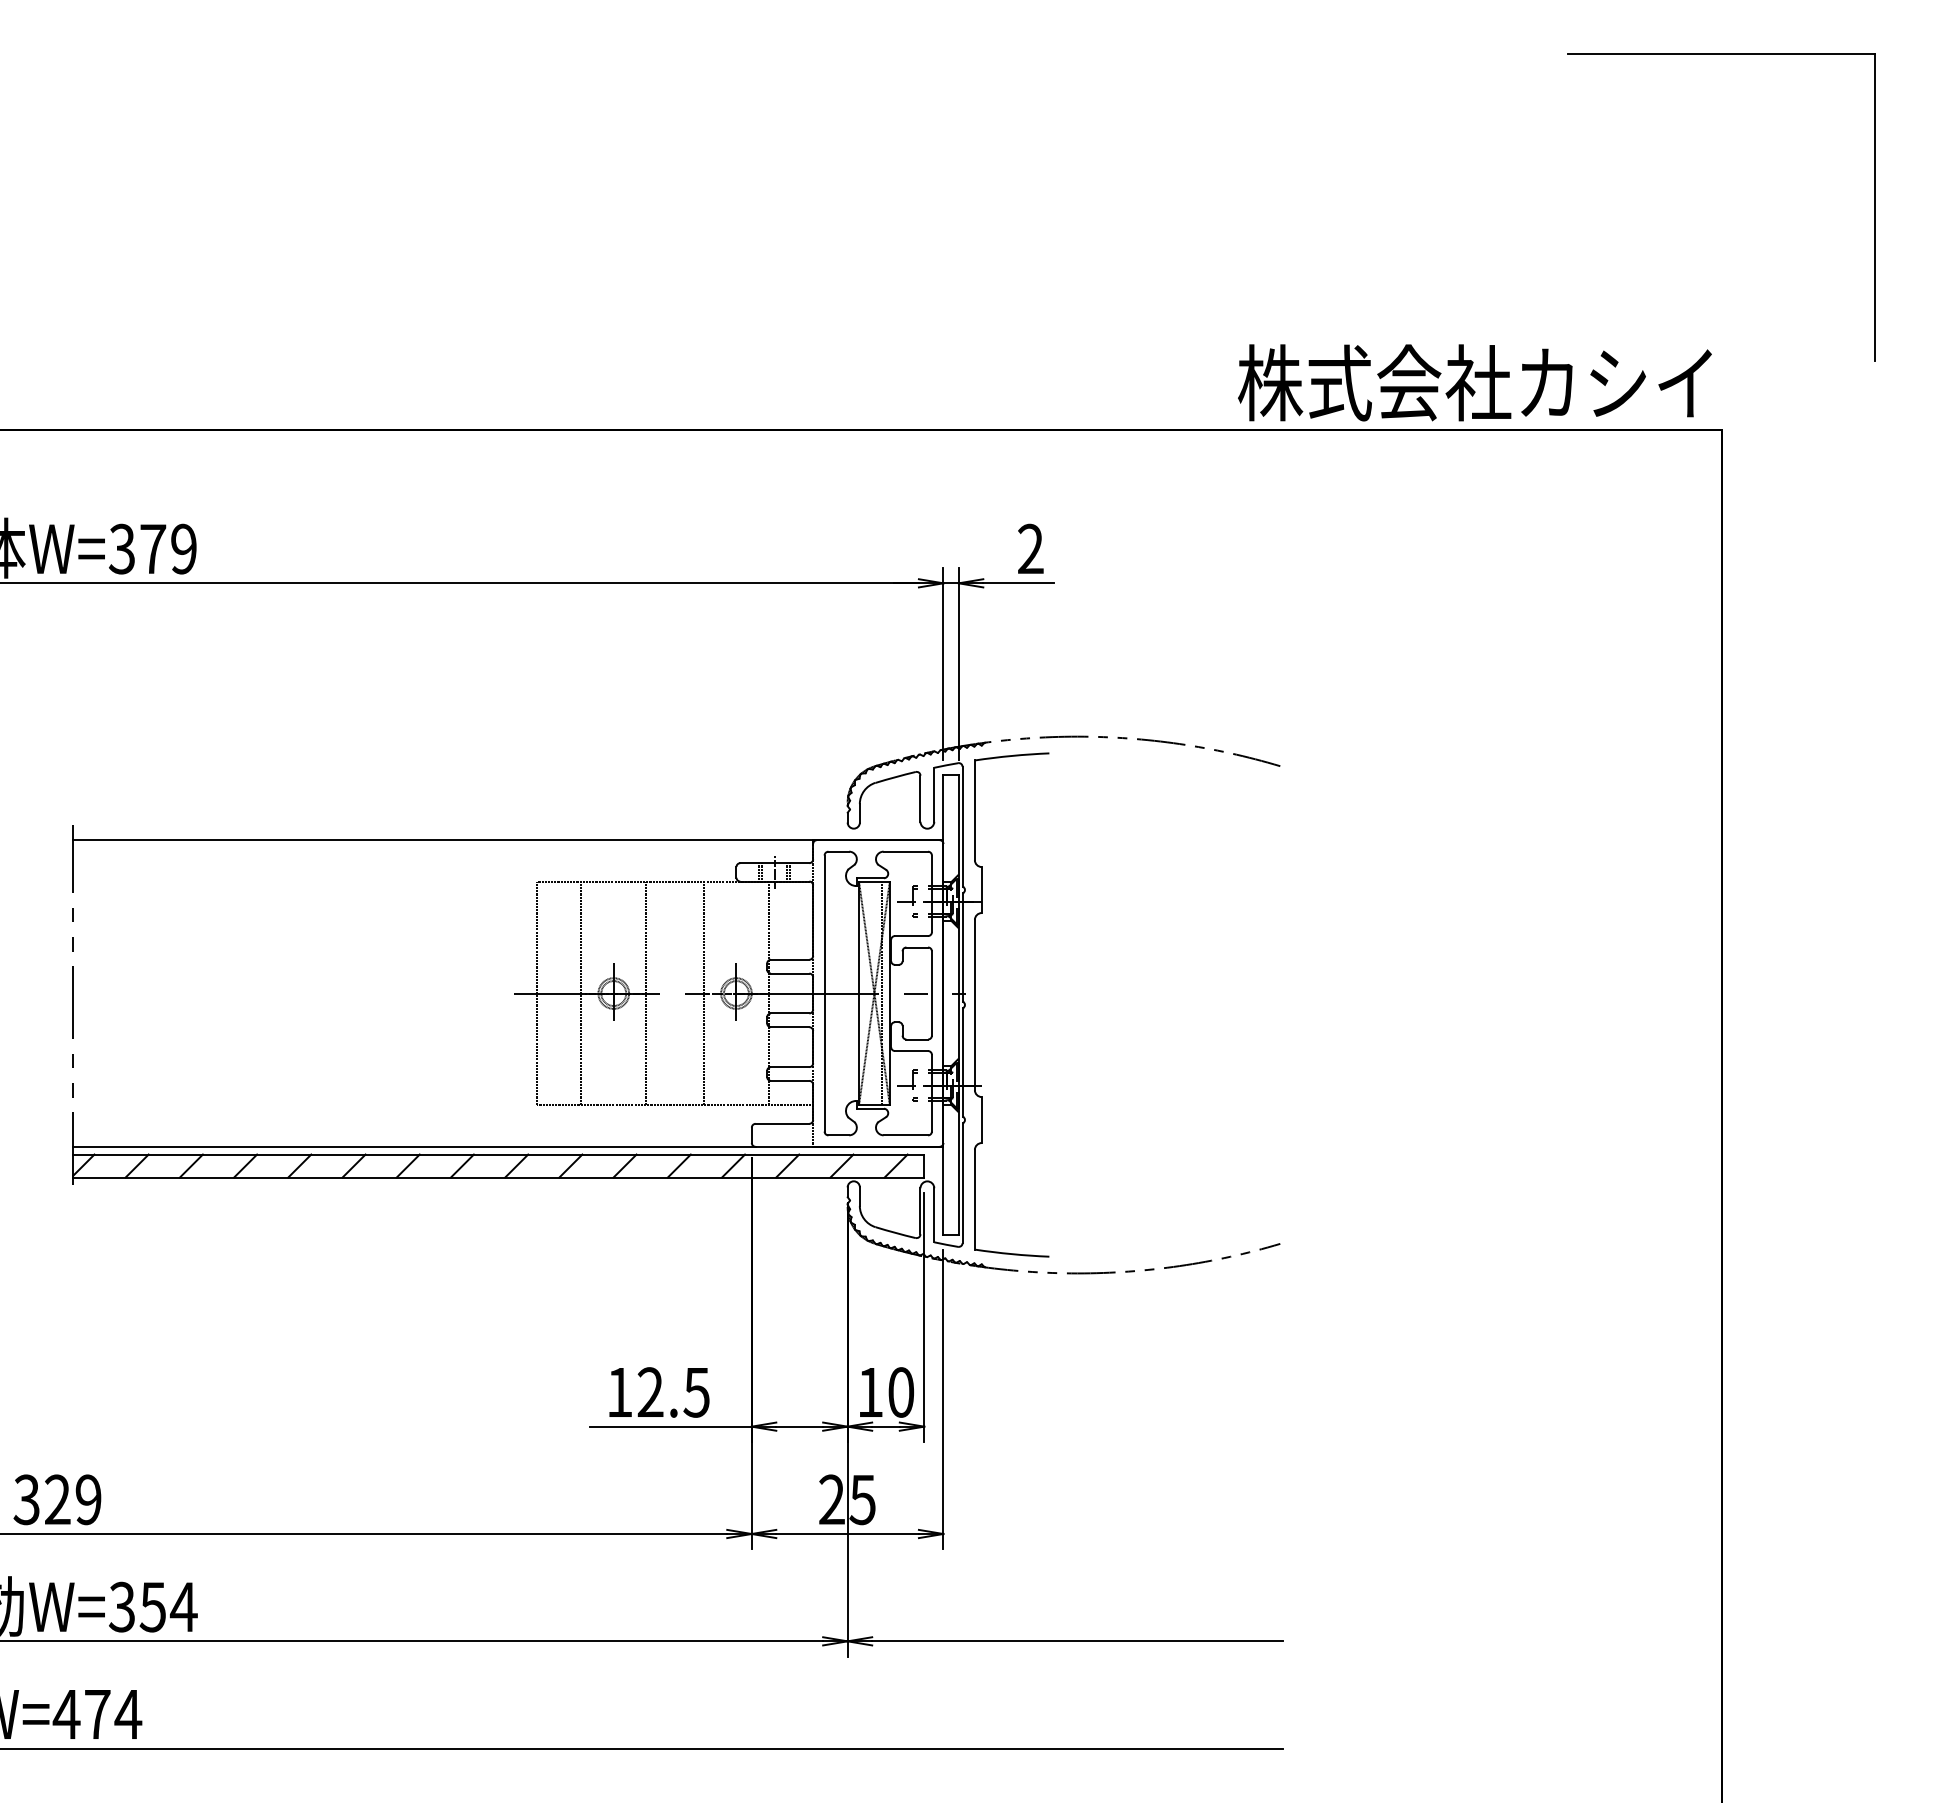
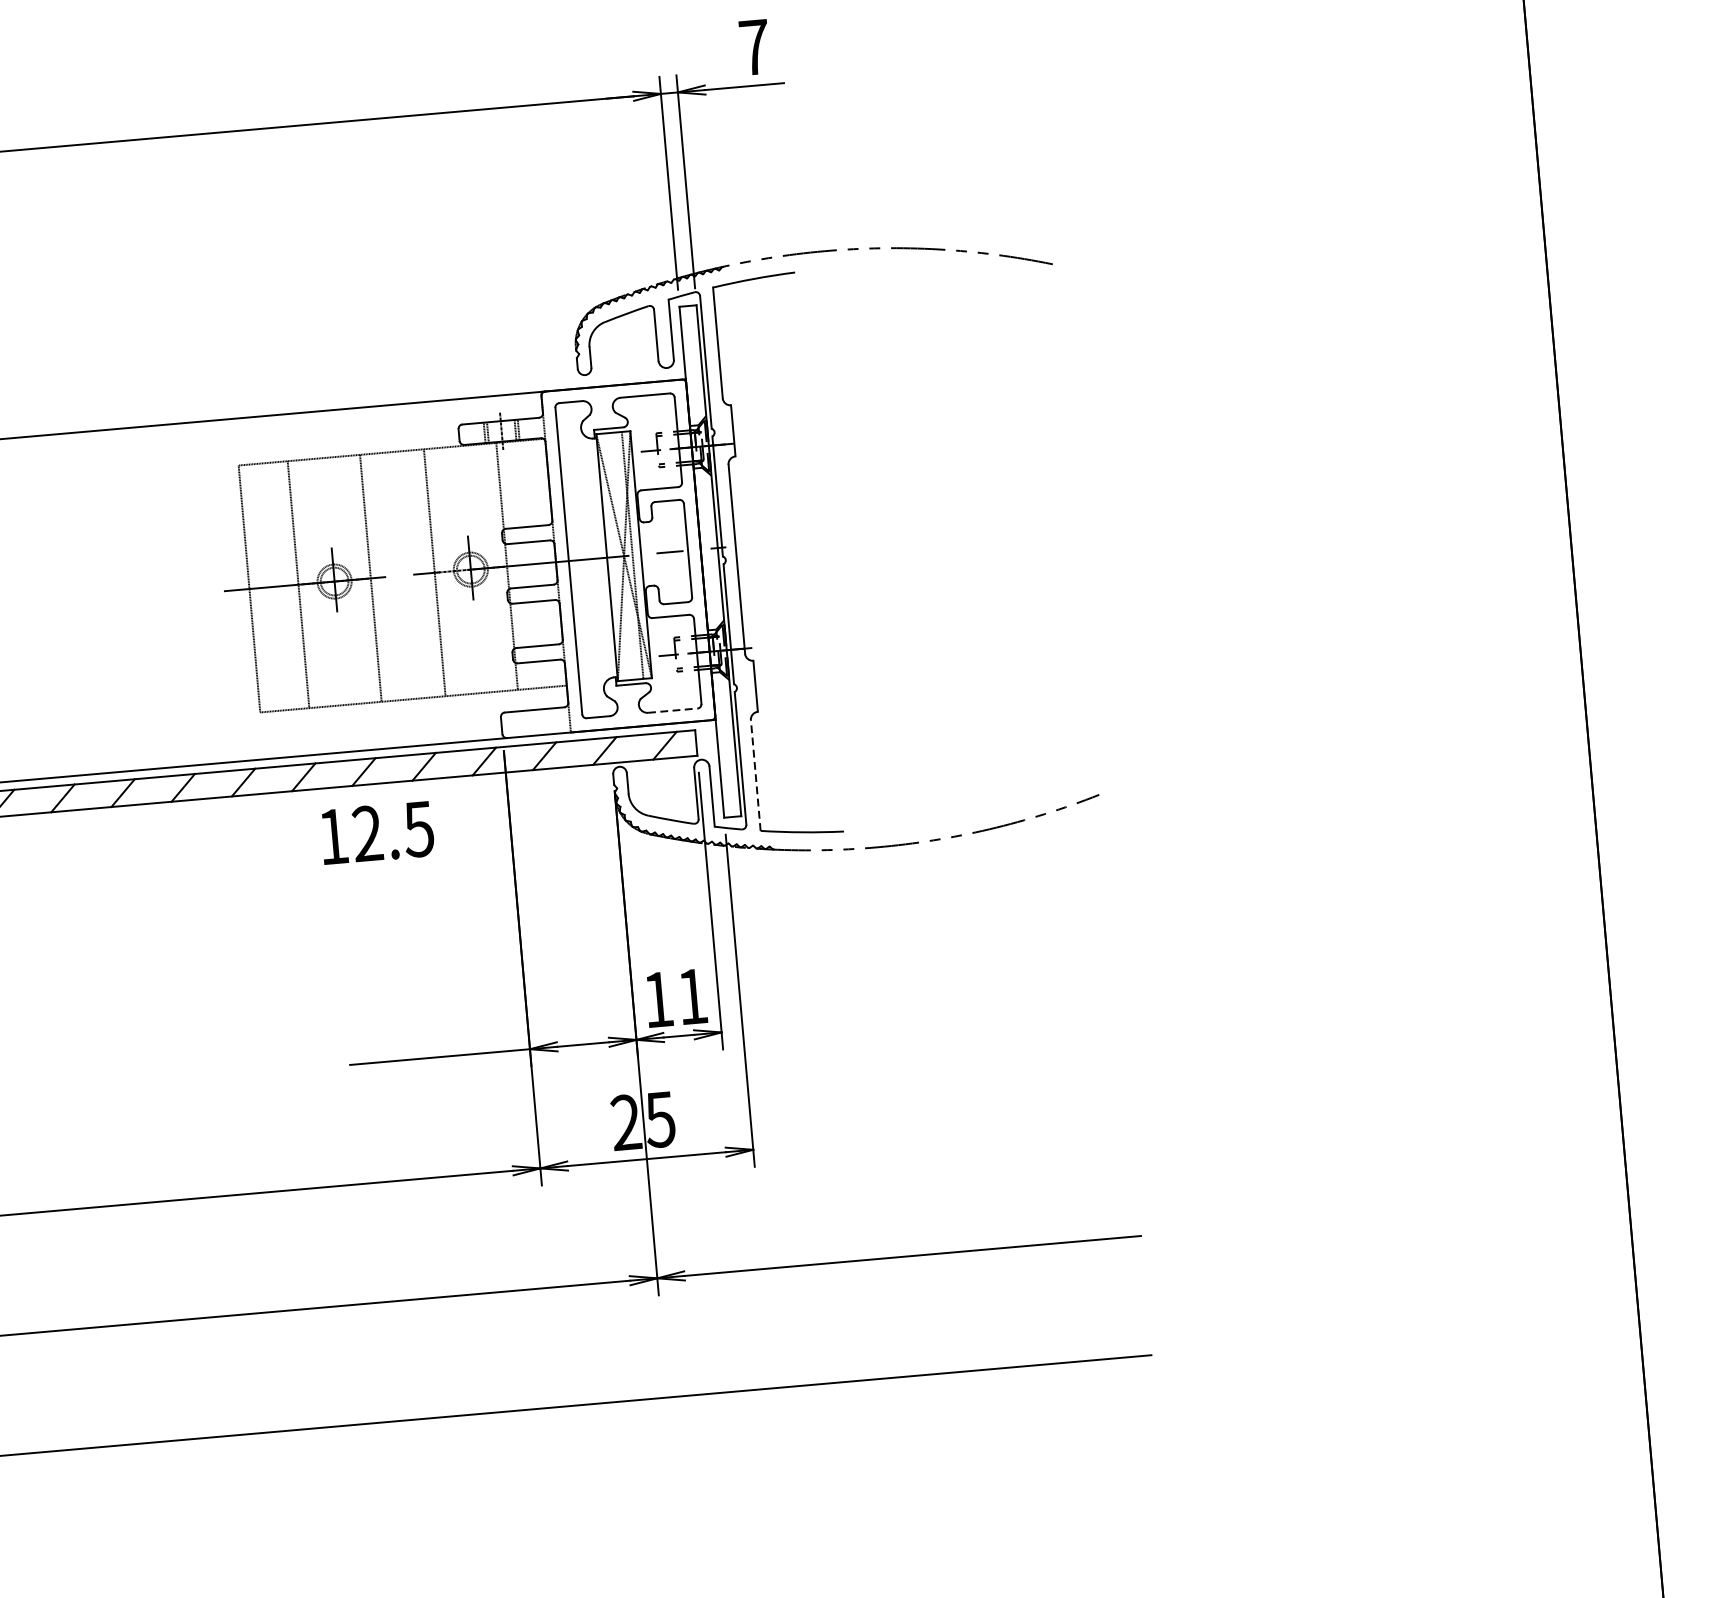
text: (1030, 548) -> (754, 46), 2 -> 7
line: (906, 1135) -> (673, 710), solid -> dashed
line: (974, 1199) -> (755, 775), solid -> dashed
text: (659, 1392) -> (377, 832), moved
text: (901, 1392) -> (692, 996), 10 -> 11

